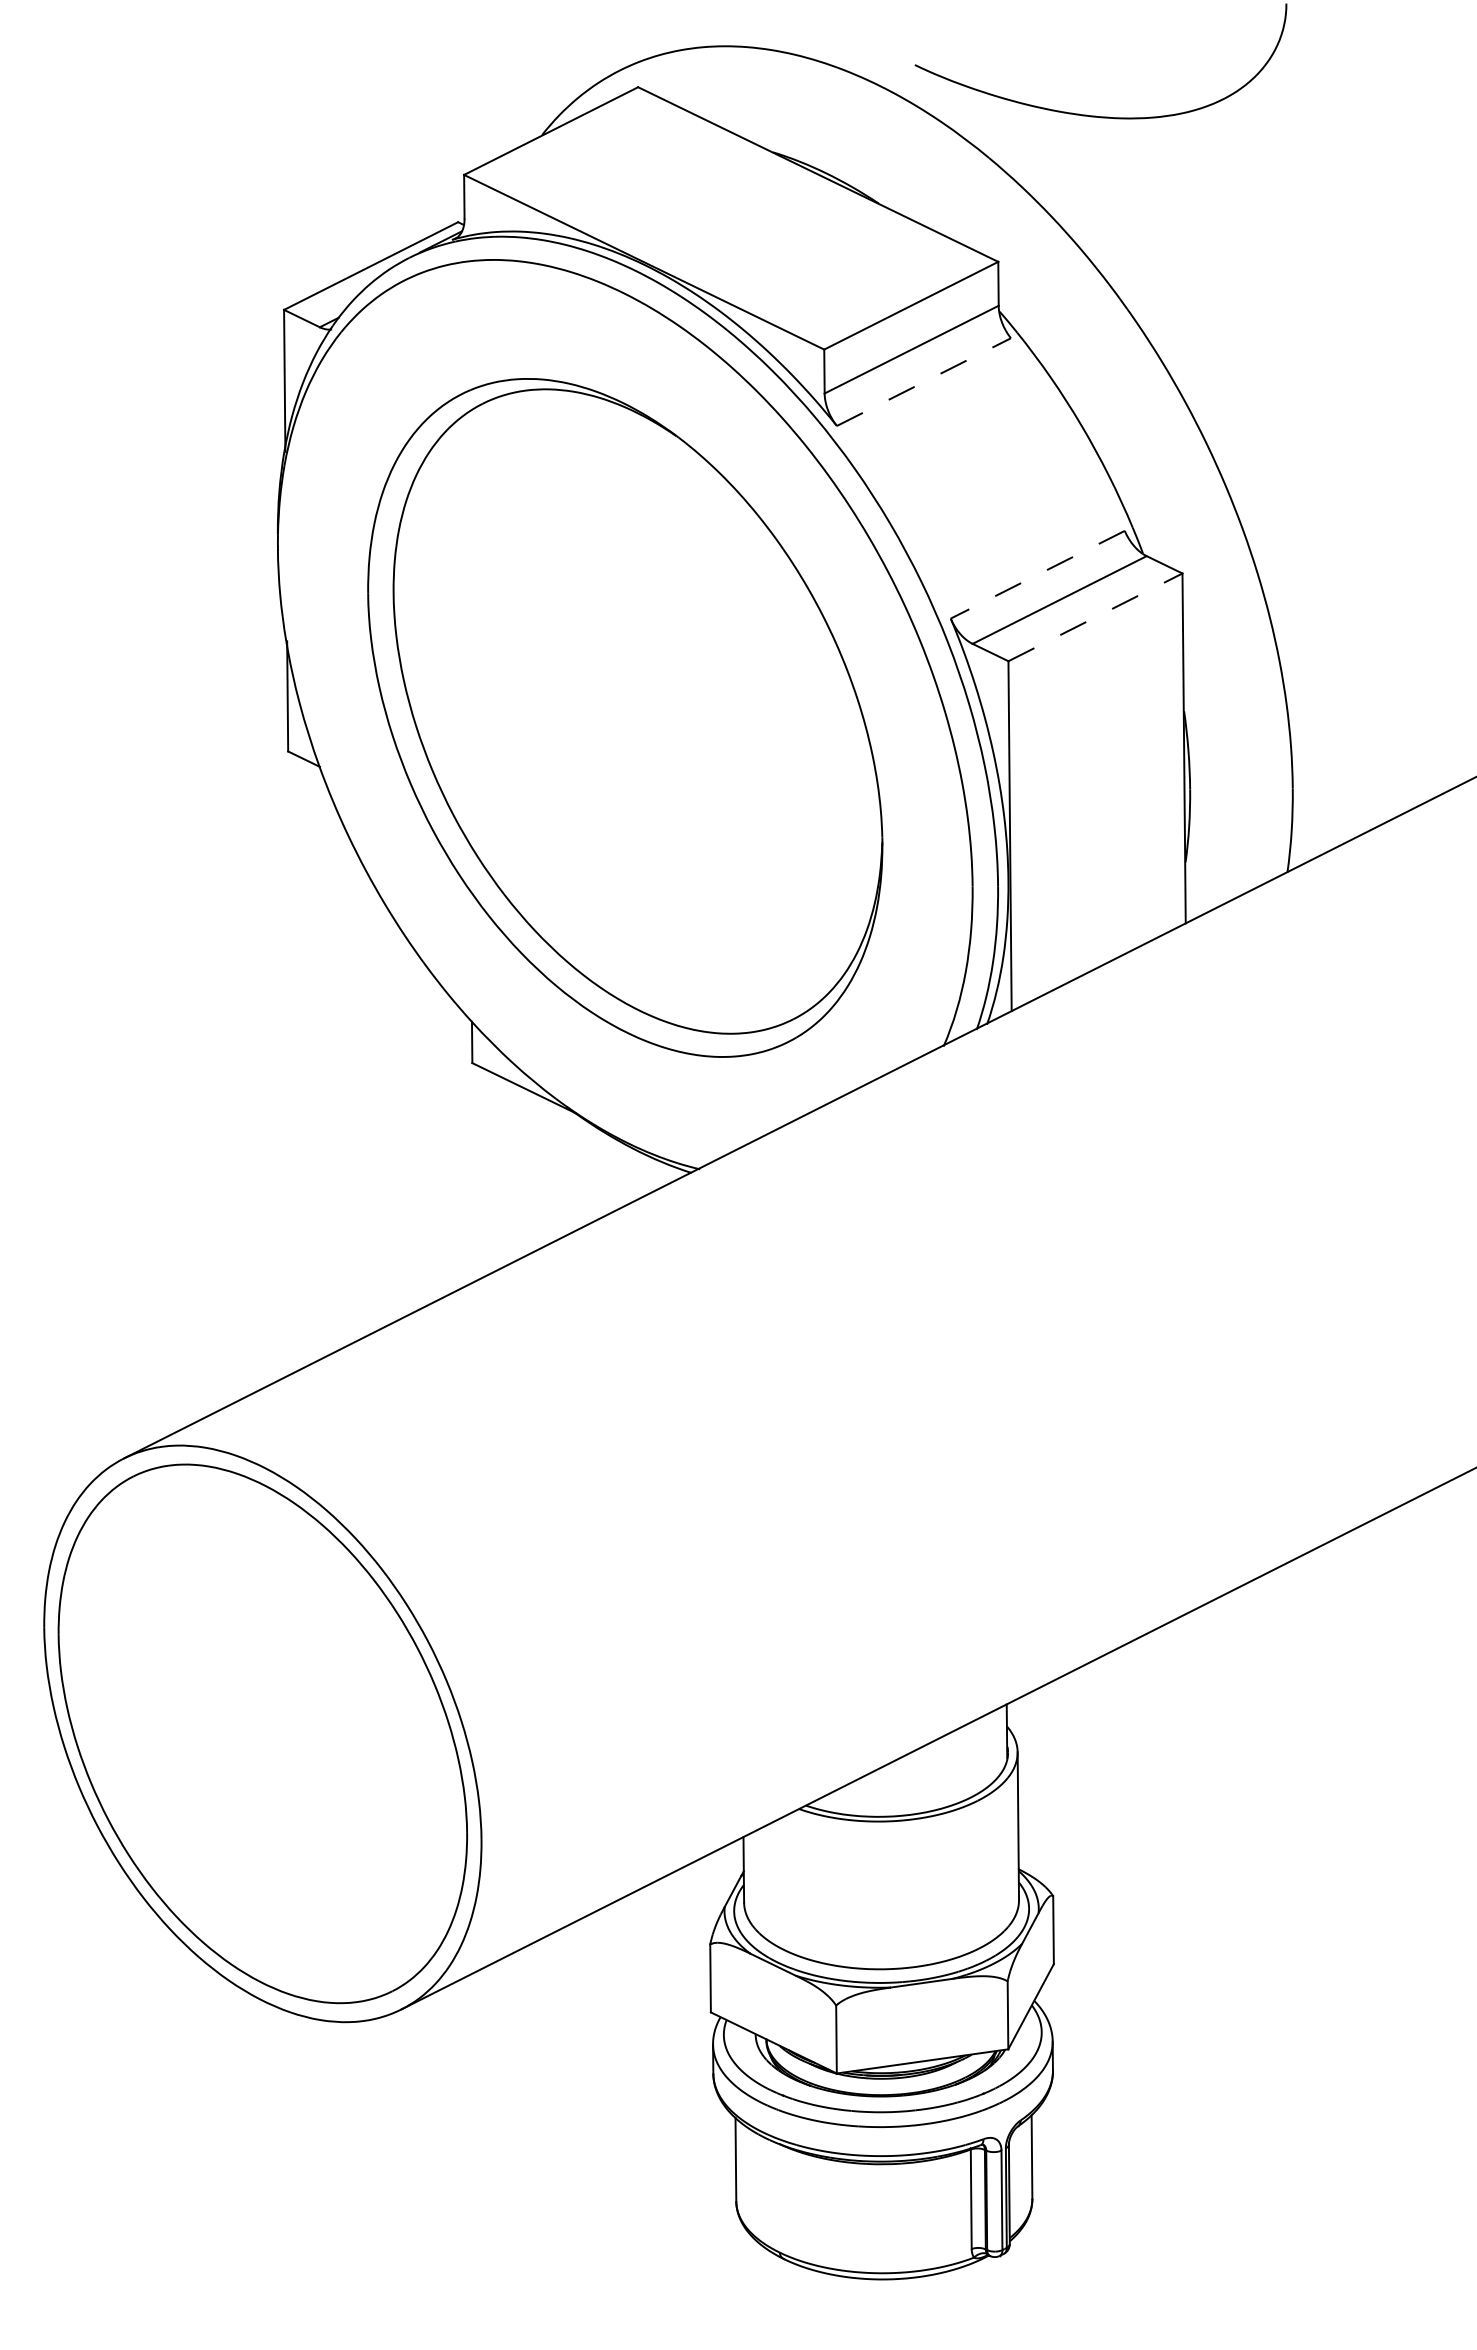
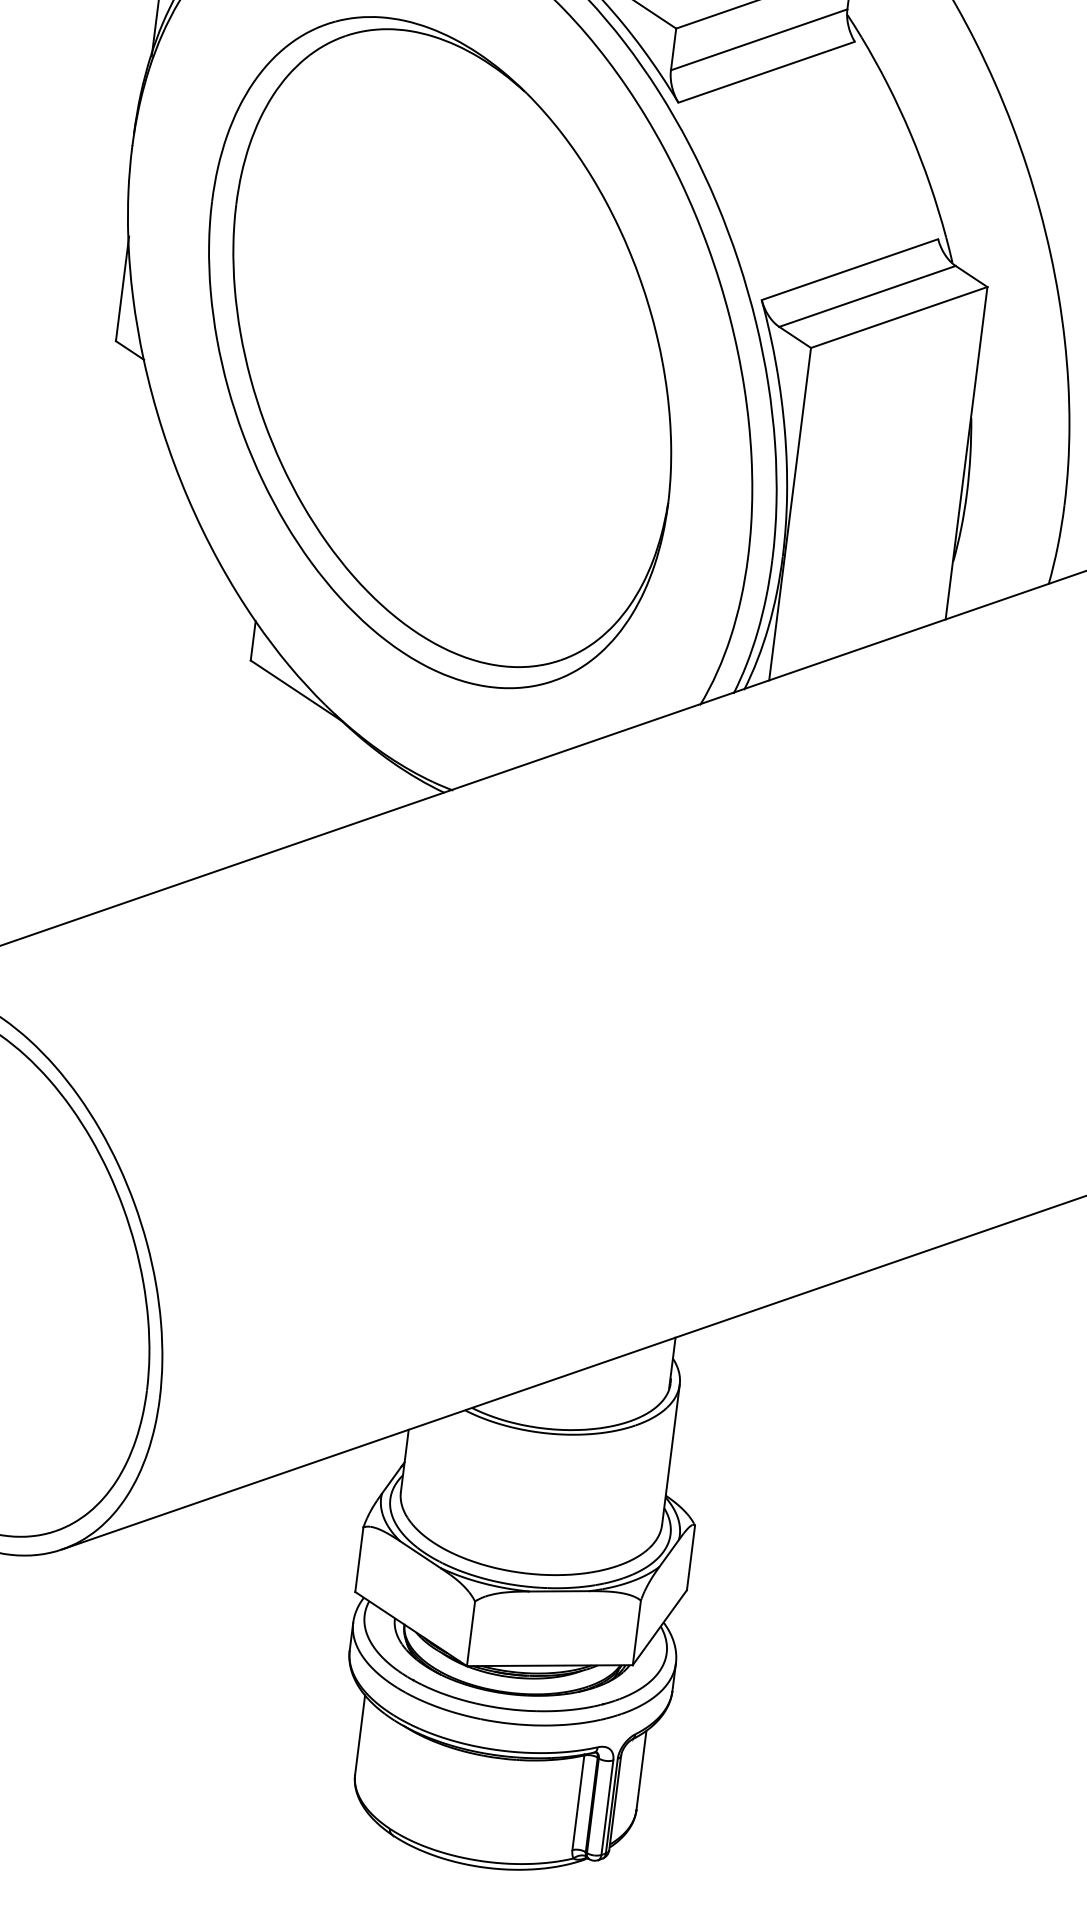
line: (924, 381) -> (767, 71), dashed -> solid
line: (1037, 574) -> (849, 269), dashed -> solid
line: (1095, 617) -> (899, 317), dashed -> solid

